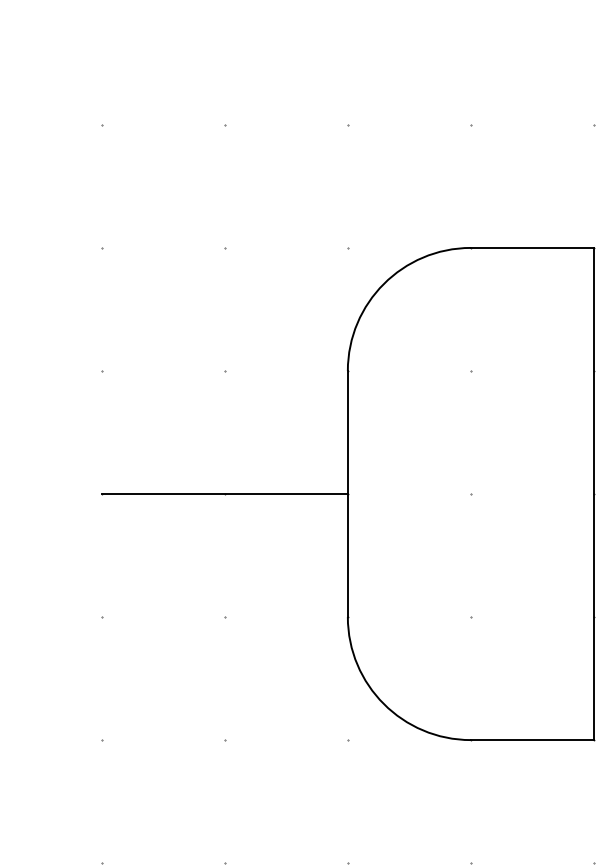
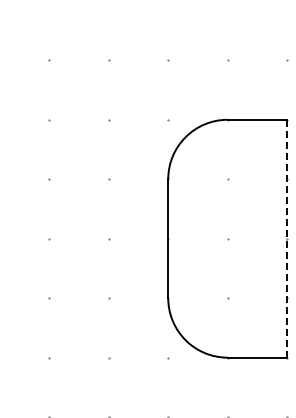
line: (224, 493) -> (108, 238), removed
line: (594, 493) -> (287, 238), solid -> dashed

